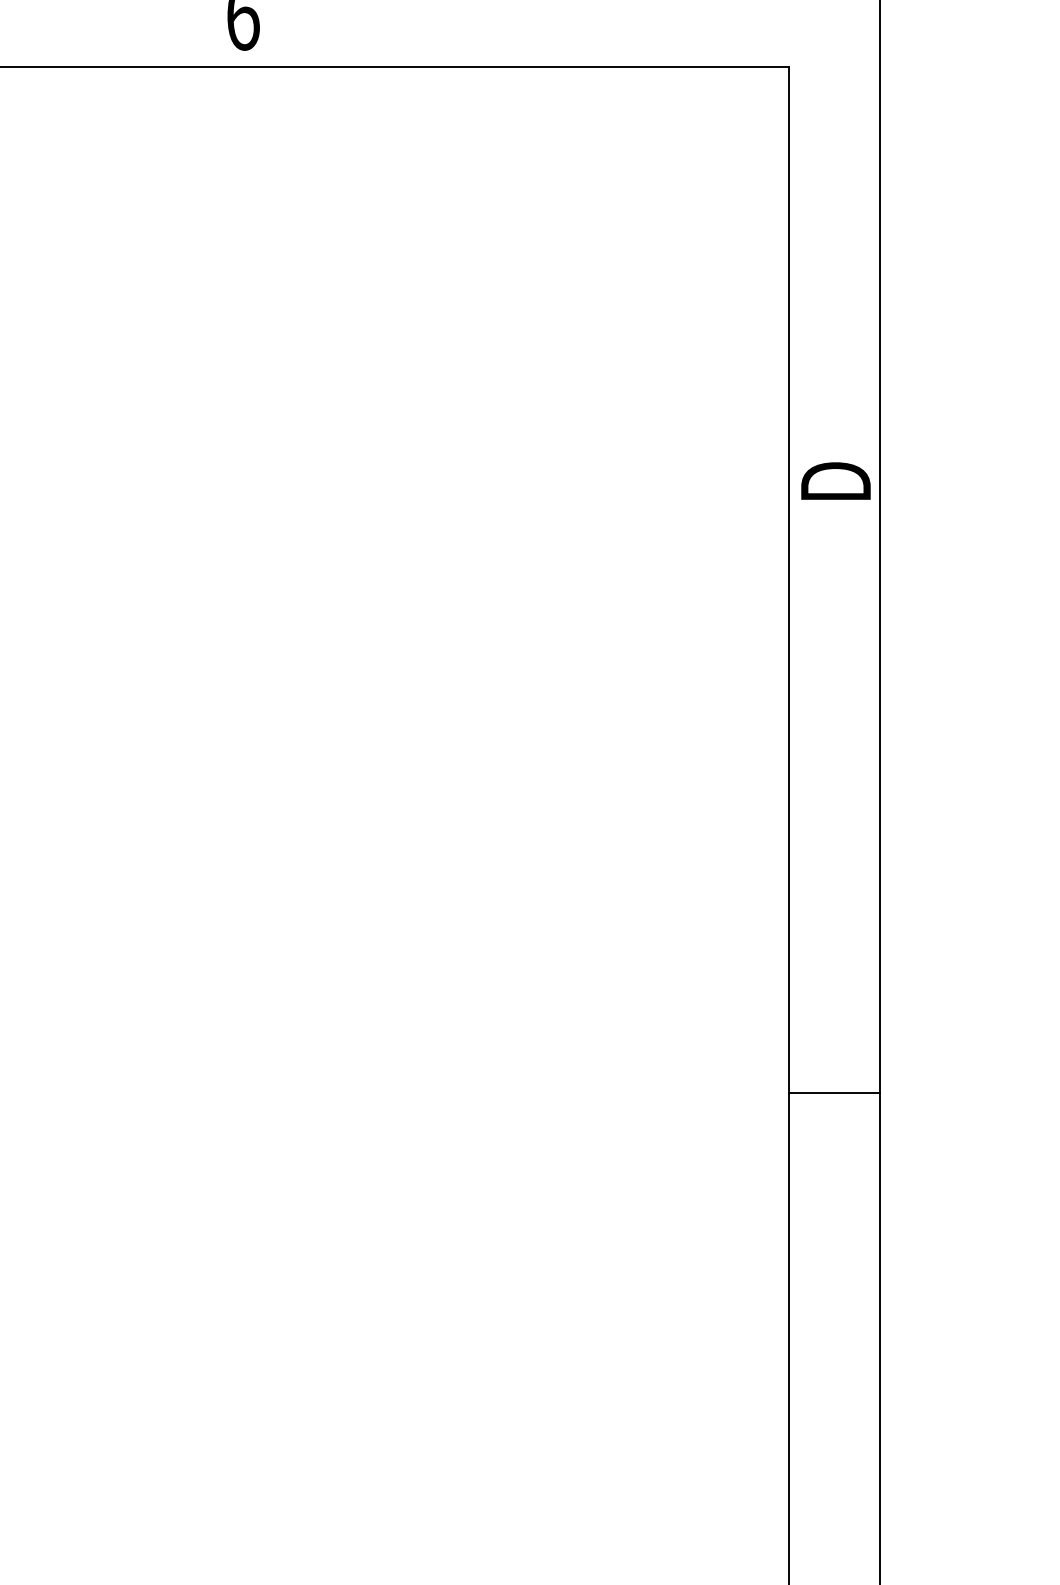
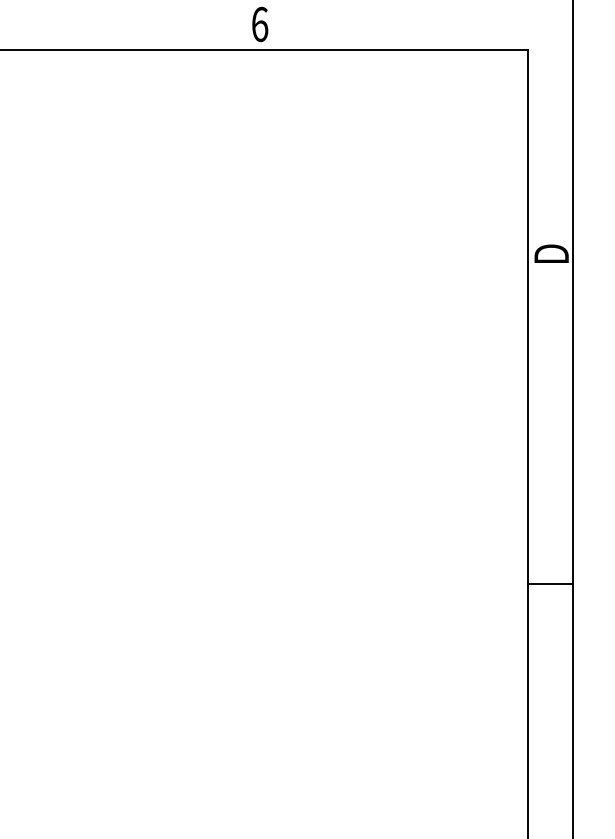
line: (833, 1092) -> (550, 583), moved

